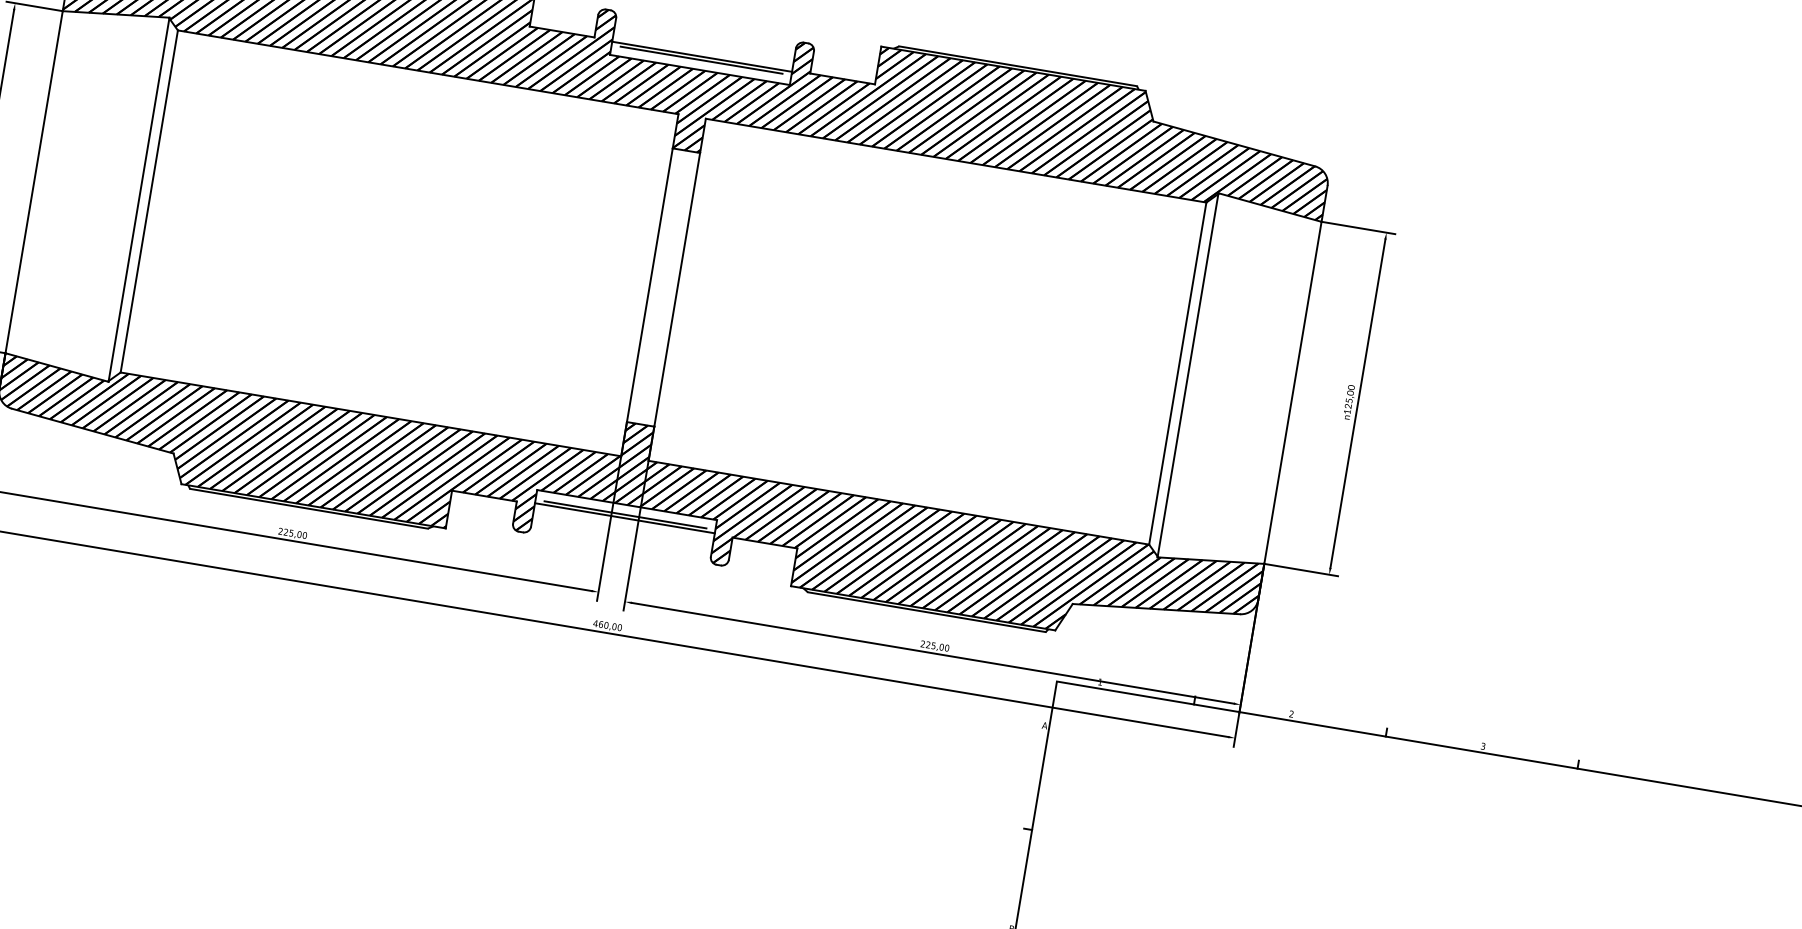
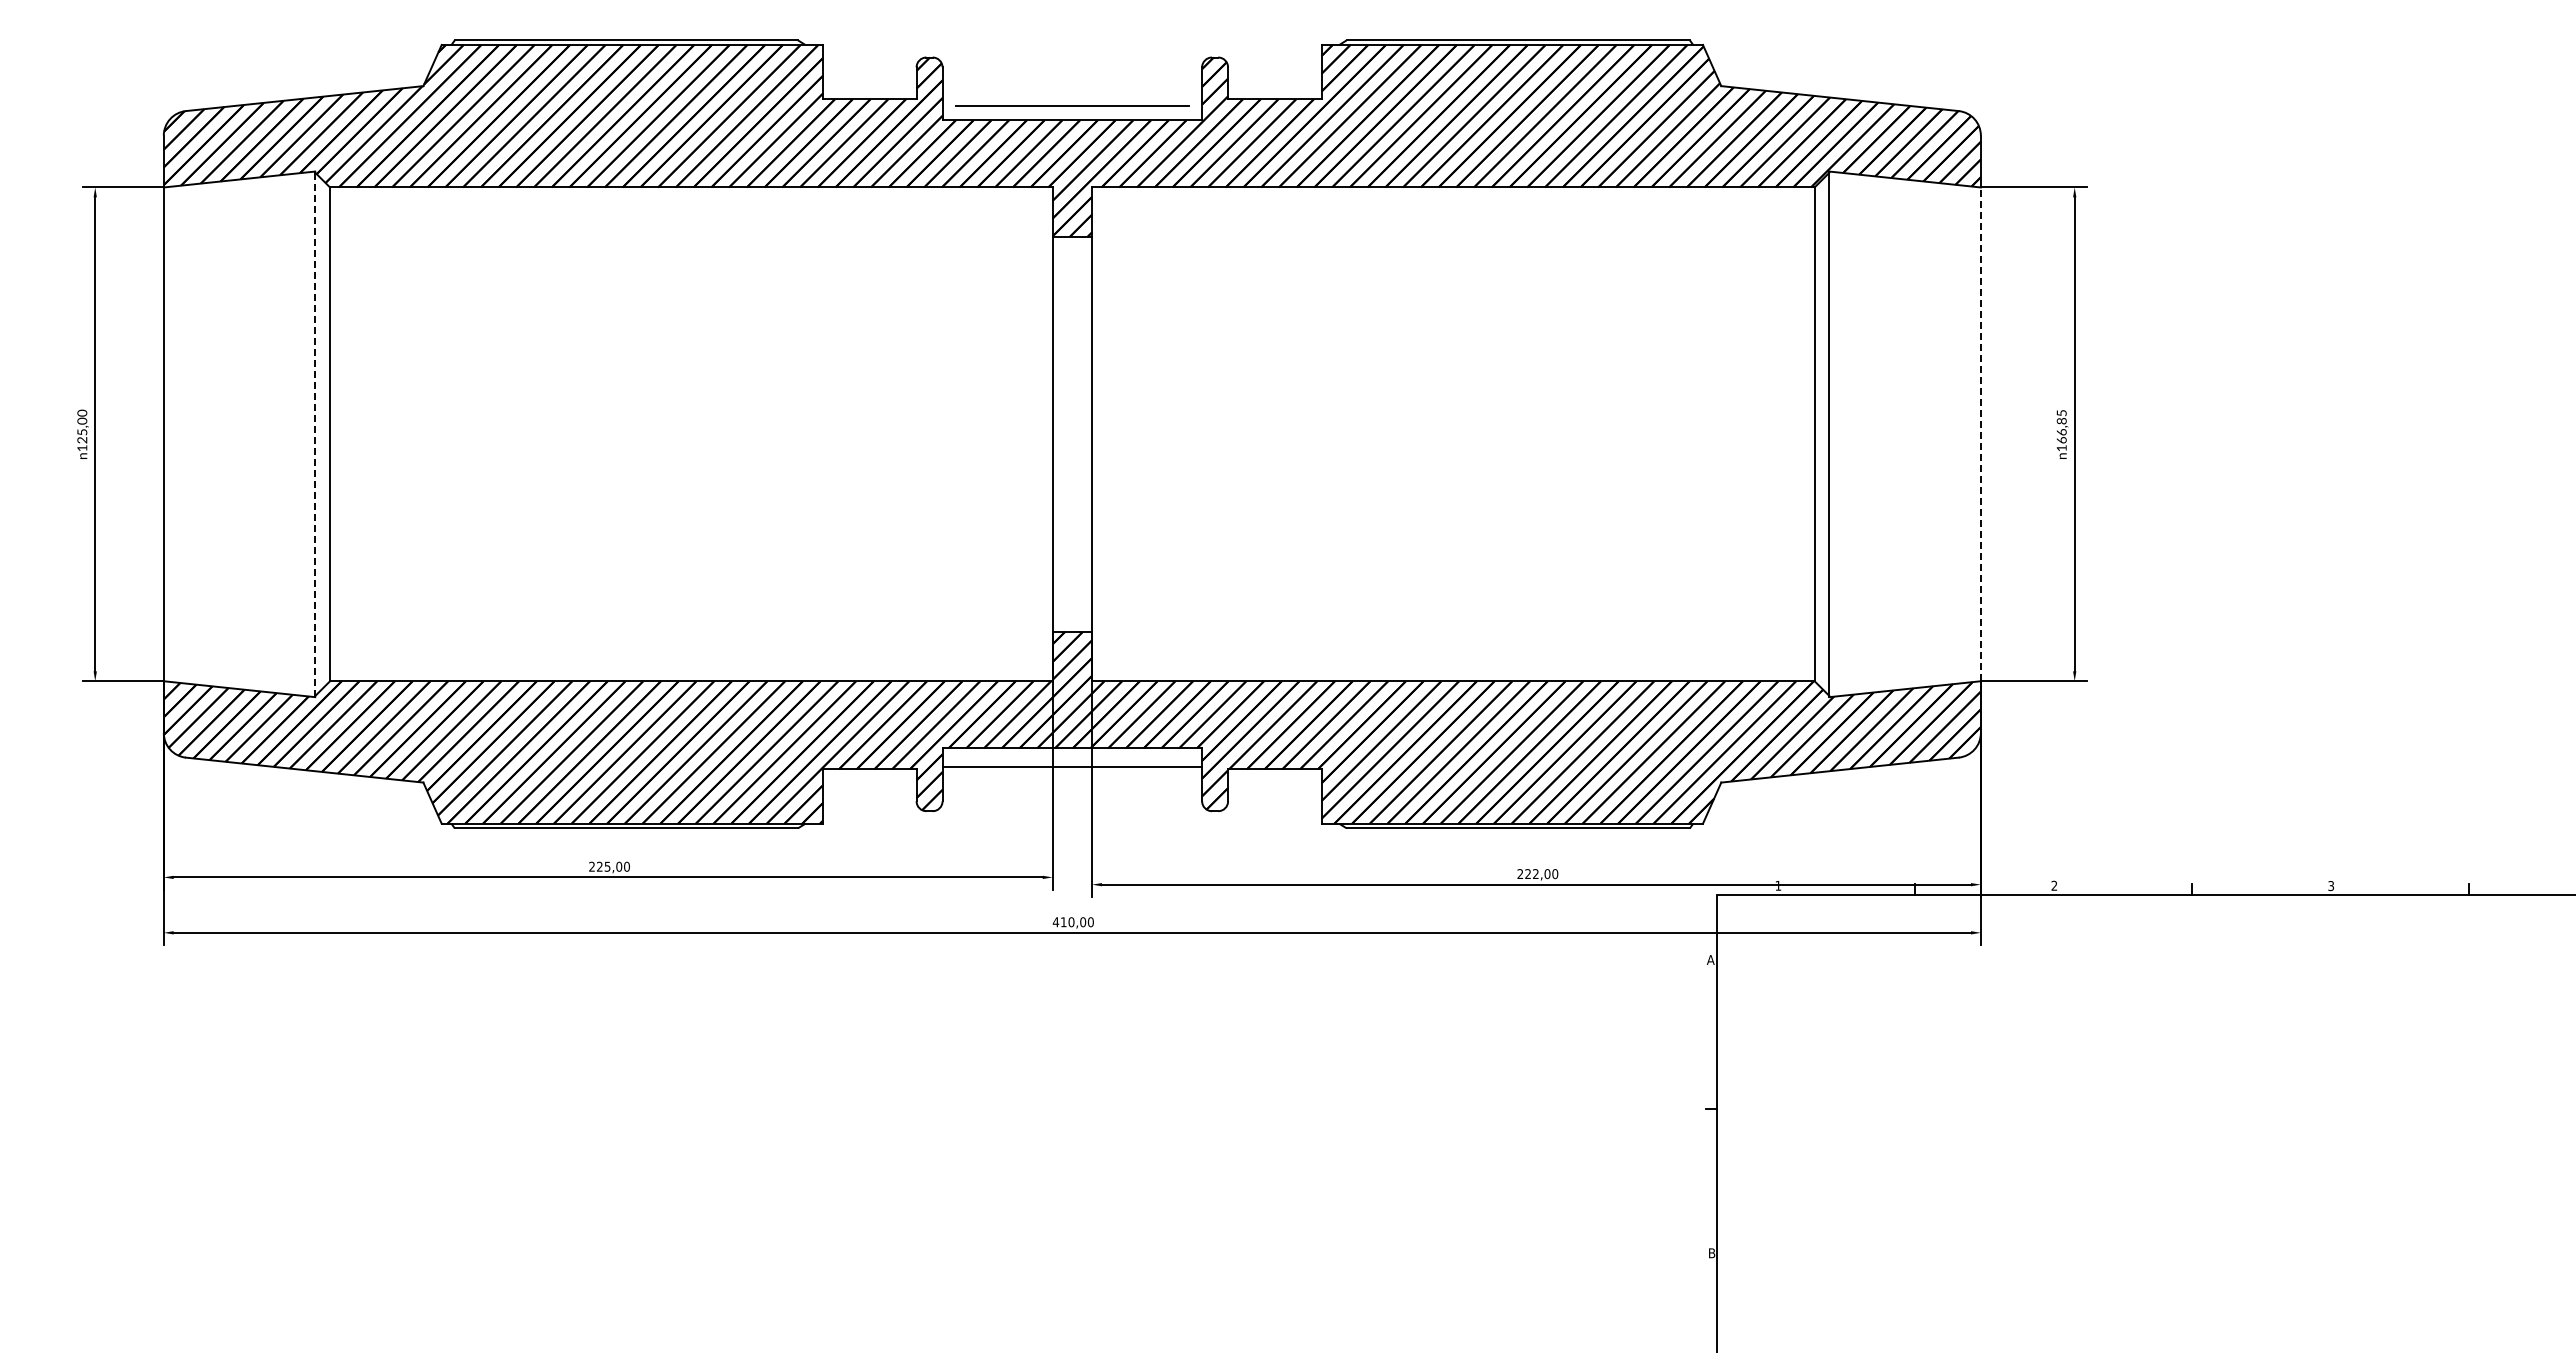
line: (702, 56) -> (1072, 101), removed
line: (139, 199) -> (315, 434), solid -> dashed
line: (1292, 392) -> (1980, 434), solid -> dashed
text: (1349, 396) -> (2061, 426), 125,00 -> 166,85
line: (625, 514) -> (1072, 762), removed
text: (600, 624) -> (1063, 922), 460,00 -> 410,00
text: (933, 646) -> (1535, 874), 225,00 -> 222,00

